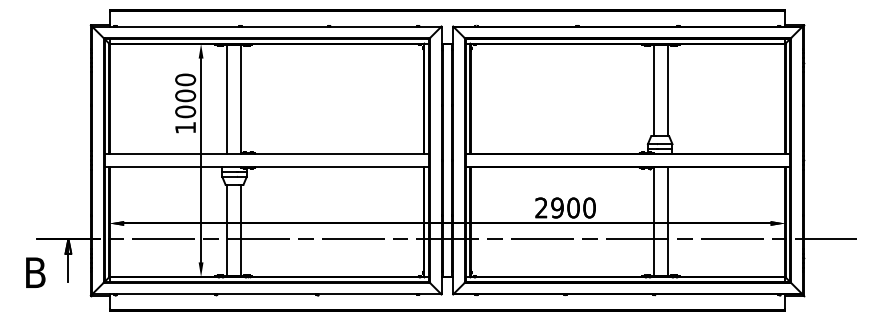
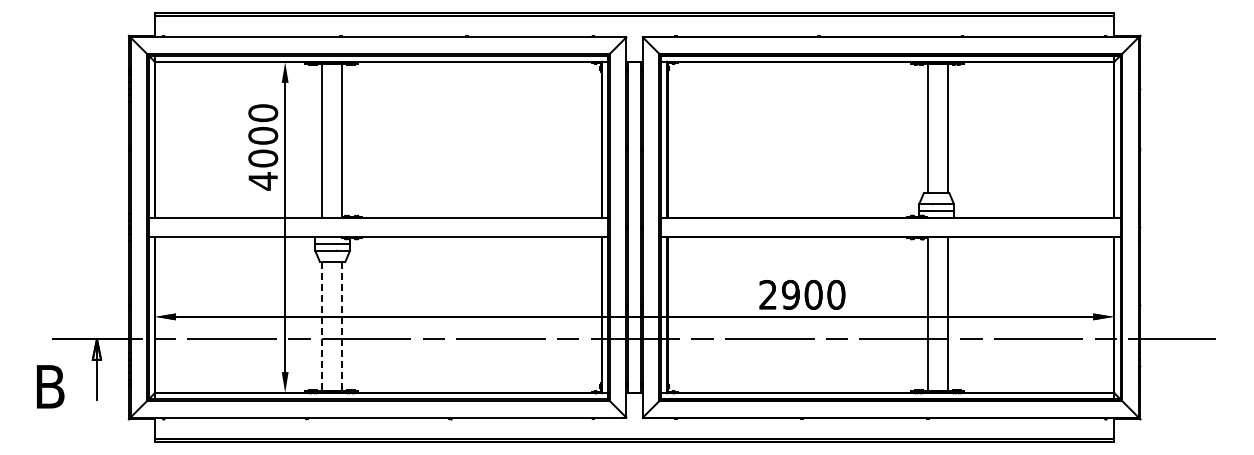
text: (185, 128) -> (262, 181), 1000 -> 4000
line: (226, 230) -> (321, 327), solid -> dashed
line: (240, 230) -> (341, 327), solid -> dashed

